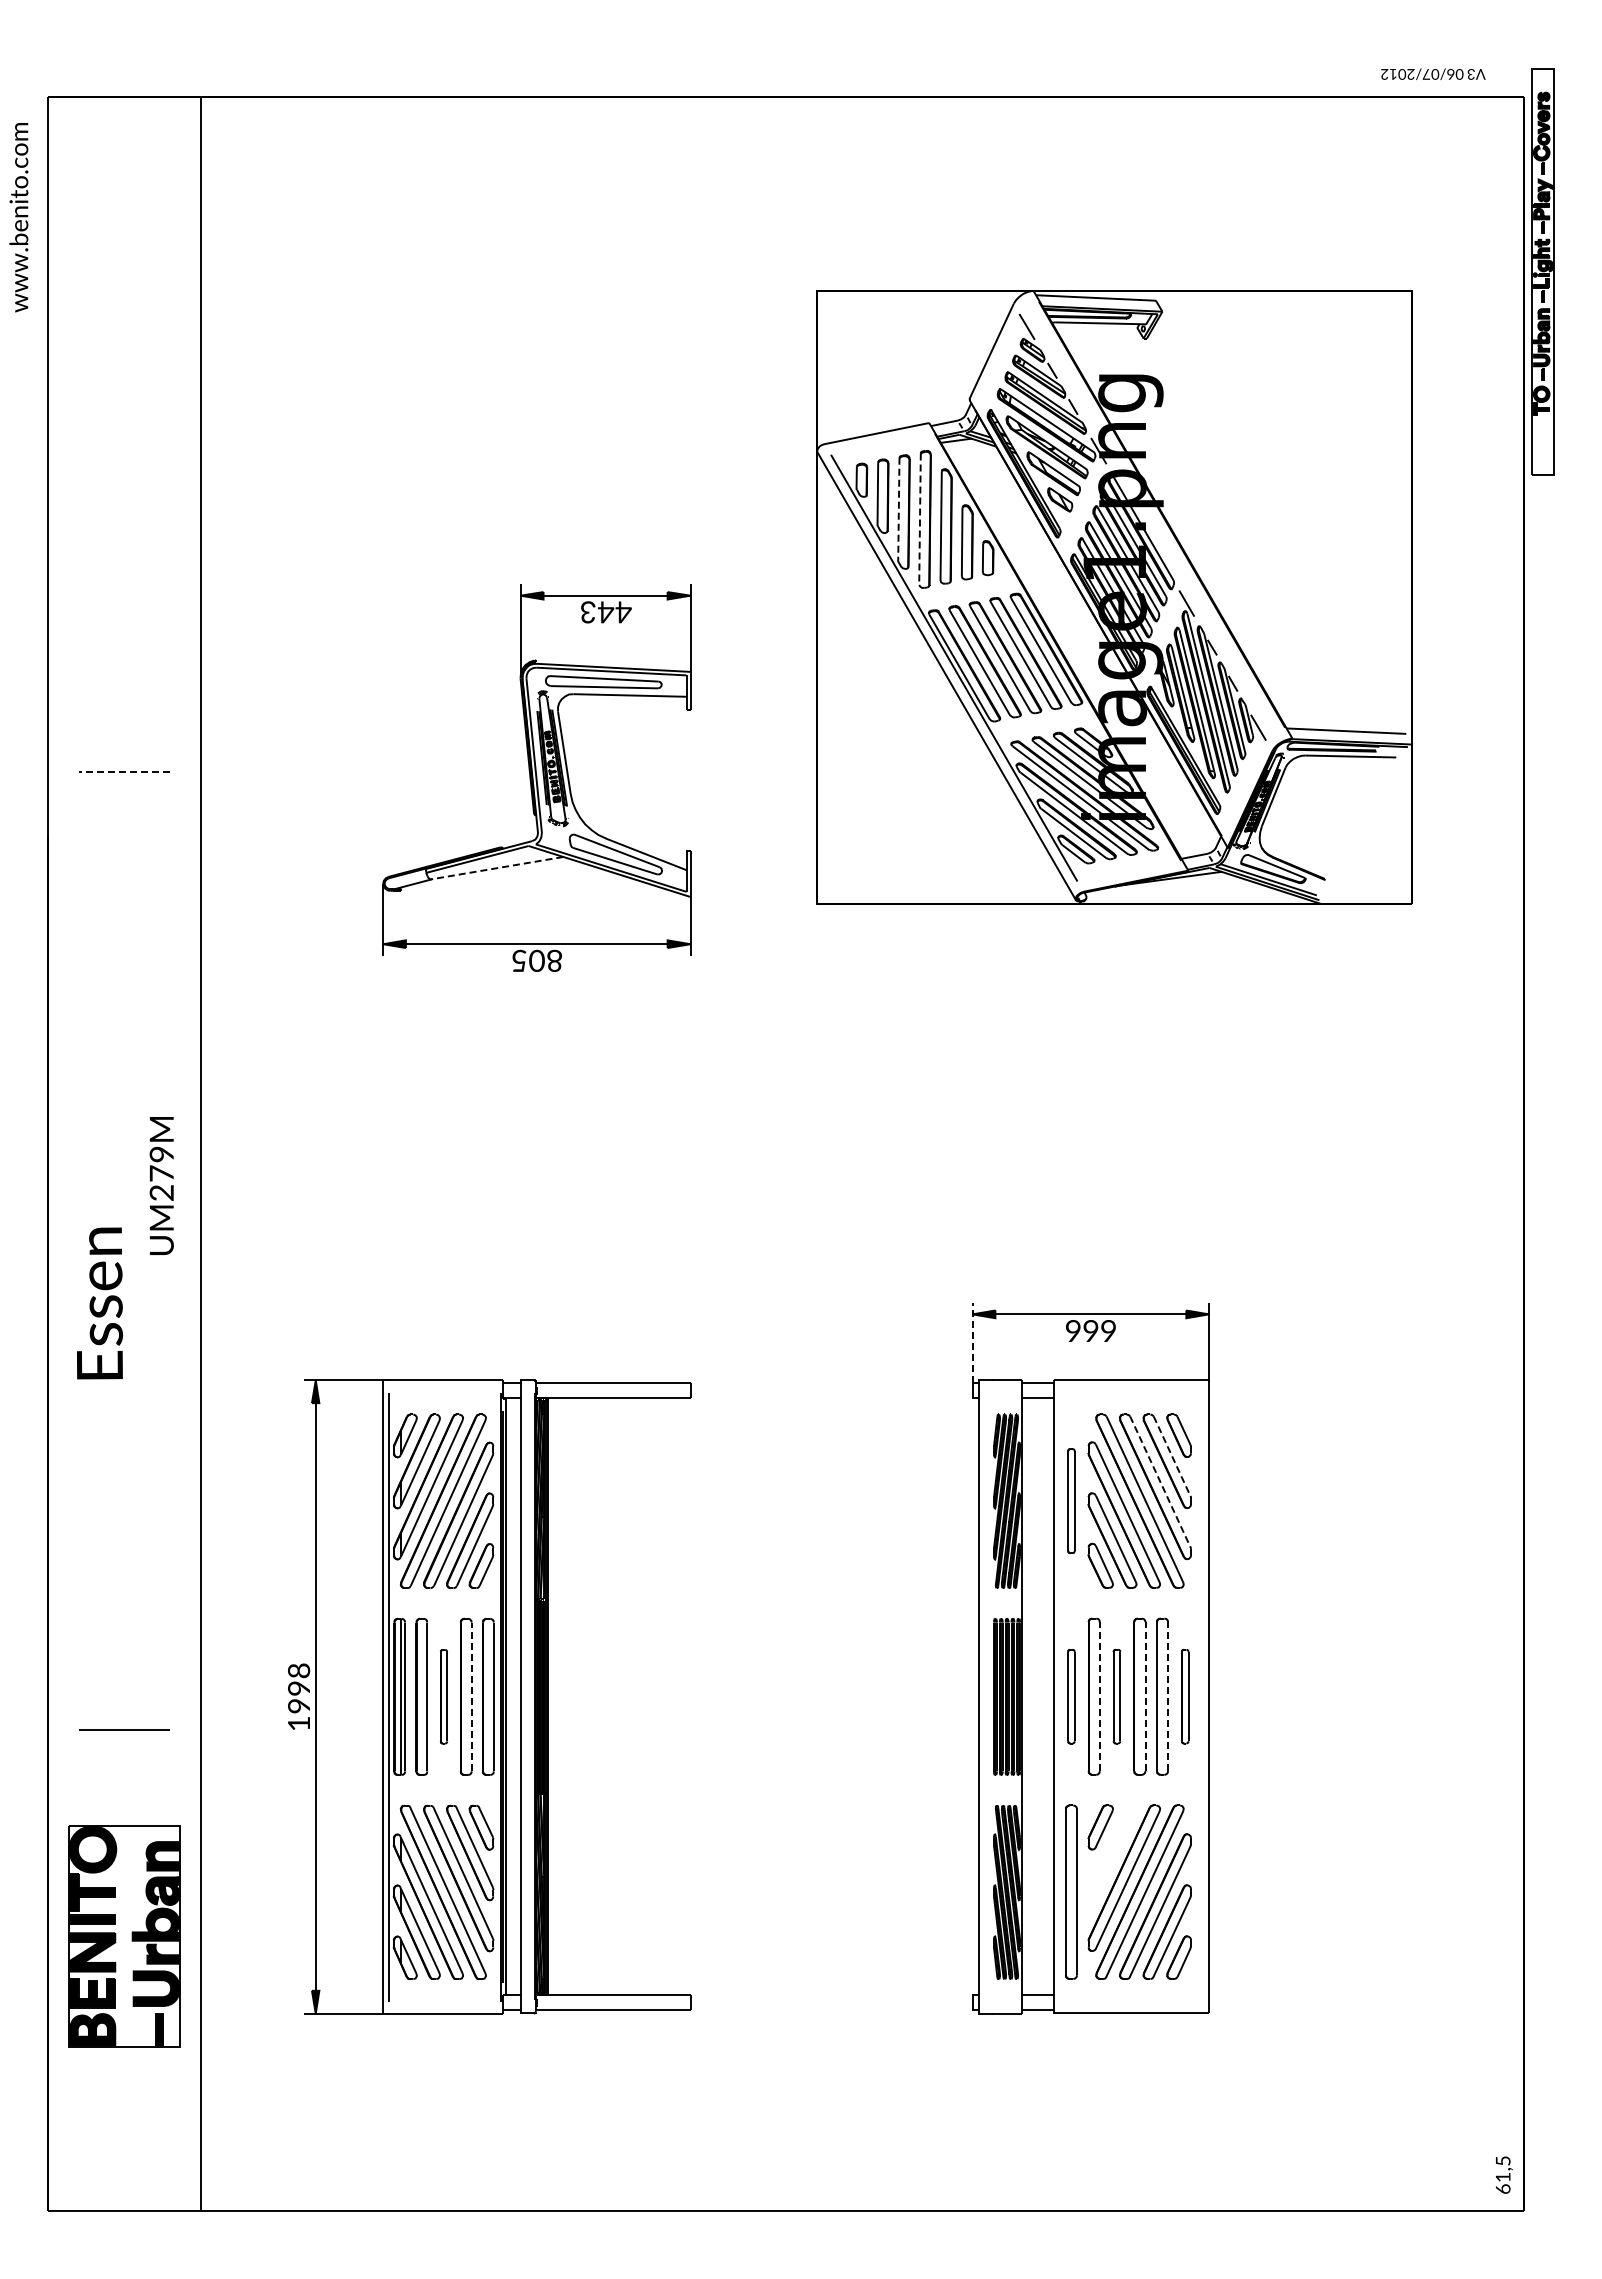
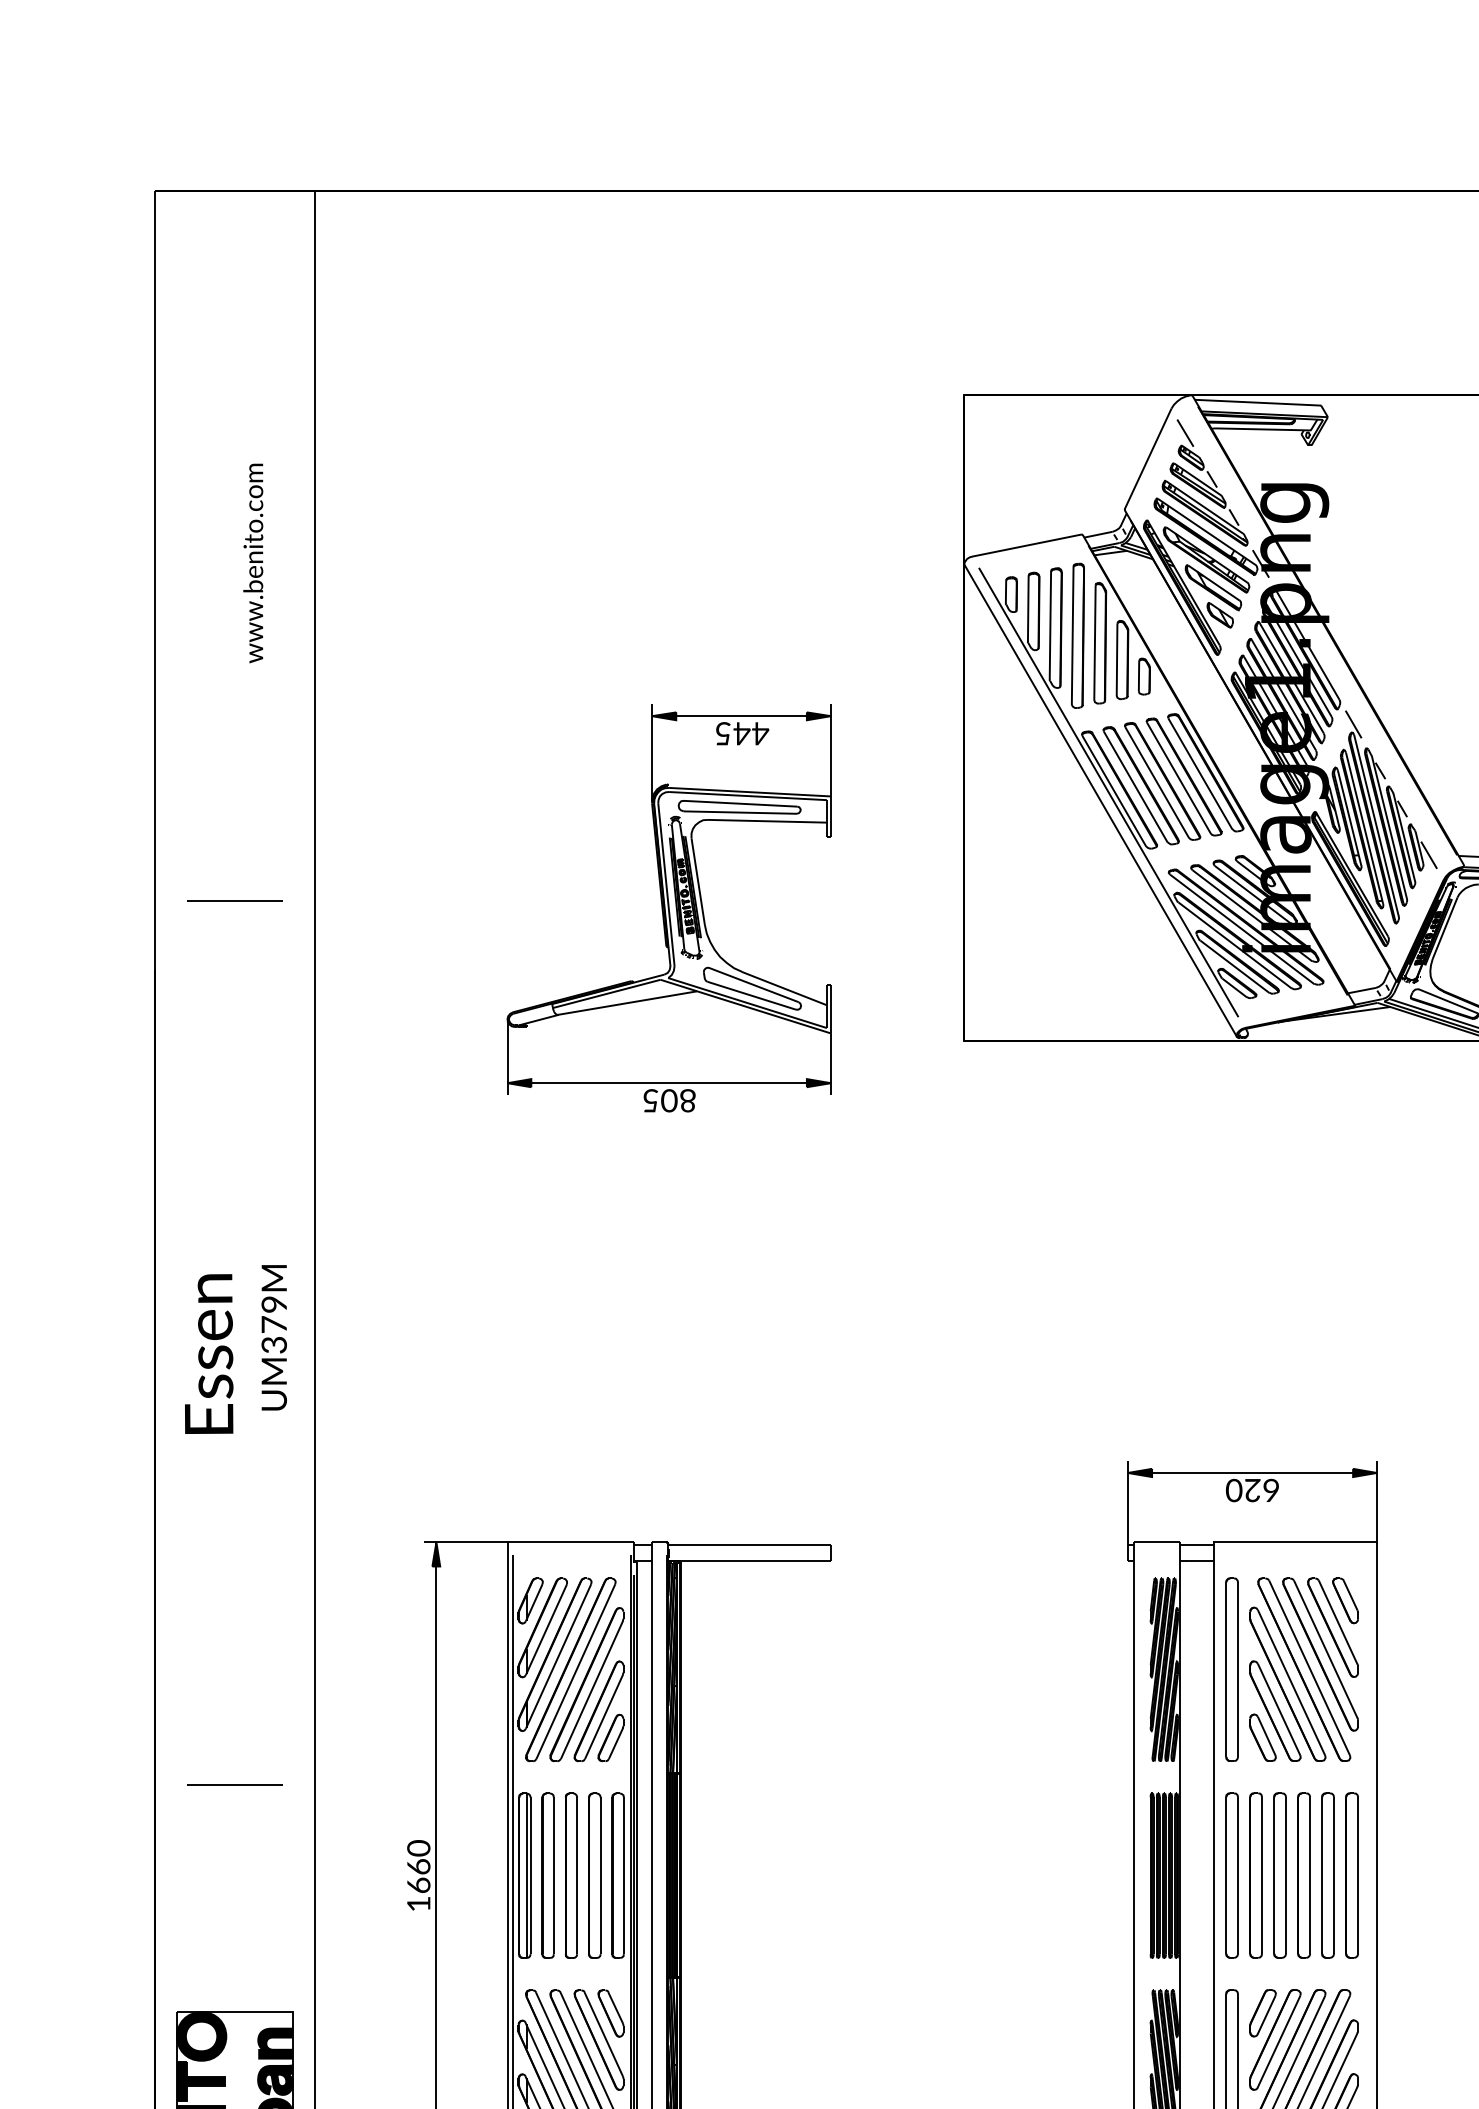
text: (18, 217) -> (252, 563), moved
line: (898, 509) -> (1050, 625), dashed -> solid
line: (920, 519) -> (1073, 635), dashed -> solid
text: (588, 612) -> (723, 733), 443 -> 445
line: (124, 771) -> (235, 901), dashed -> solid
line: (497, 868) -> (627, 1003), dashed -> solid
text: (162, 1192) -> (275, 1344), UM279M -> UM379M
text: (99, 1303) -> (208, 1354), moved
text: (1081, 1331) -> (1242, 1491), 666 -> 620
line: (972, 1342) -> (1127, 1502), dashed -> solid
line: (1172, 1456) -> (1338, 1622), dashed -> solid
line: (1160, 1482) -> (1325, 1650), dashed -> solid
part: (1071, 1500) -> (1232, 1668), size x1.67
text: (299, 1688) -> (419, 1866), 1998 -> 1660
part: (443, 1696) -> (570, 1875), size x1.67
line: (471, 1696) -> (600, 1875), dashed -> solid
part: (1071, 1696) -> (1232, 1875), size x1.67
line: (1099, 1696) -> (1261, 1875), dashed -> solid
part: (1116, 1696) -> (1279, 1875), size x1.67
line: (1145, 1696) -> (1310, 1875), dashed -> solid
line: (1168, 1696) -> (1334, 1875), dashed -> solid
part: (1184, 1696) -> (1351, 1875), size x1.67
line: (124, 1729) -> (235, 1784), moved
part: (1112, 1852) -> (1275, 2039), added

